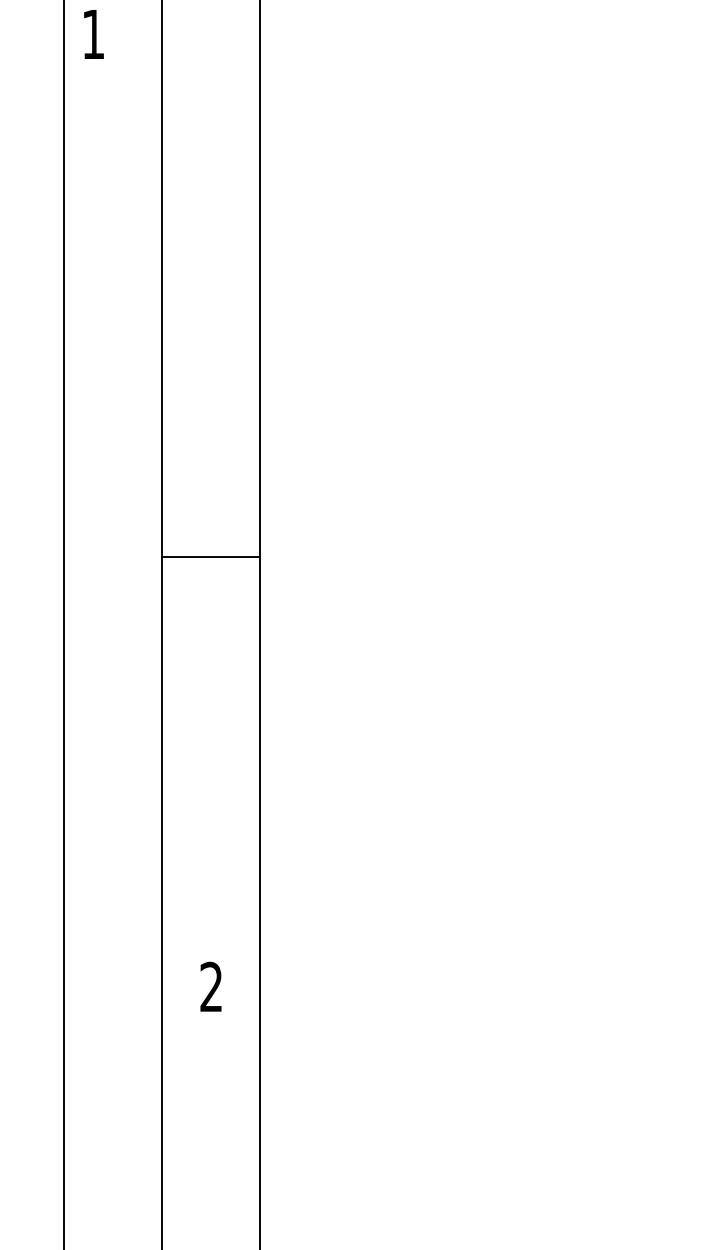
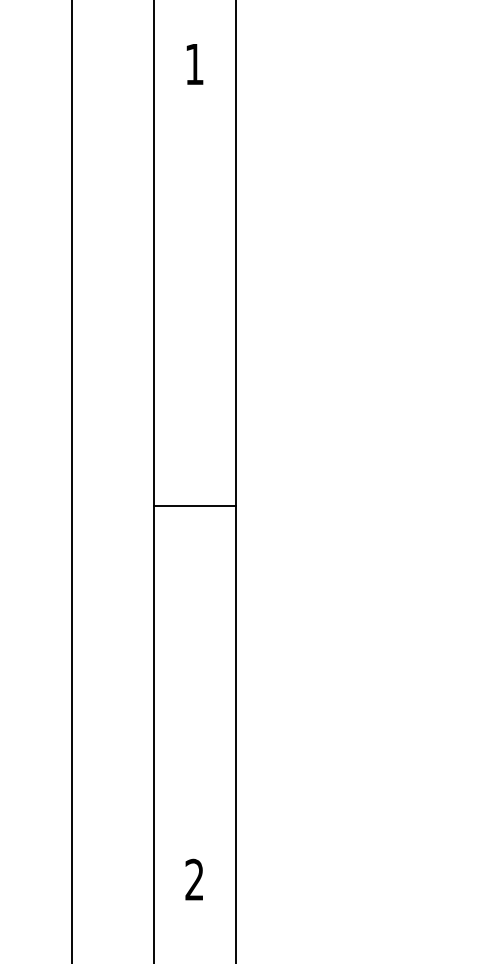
text: (93, 34) -> (194, 64), moved
line: (210, 557) -> (194, 506), moved
text: (210, 986) -> (193, 879), moved

